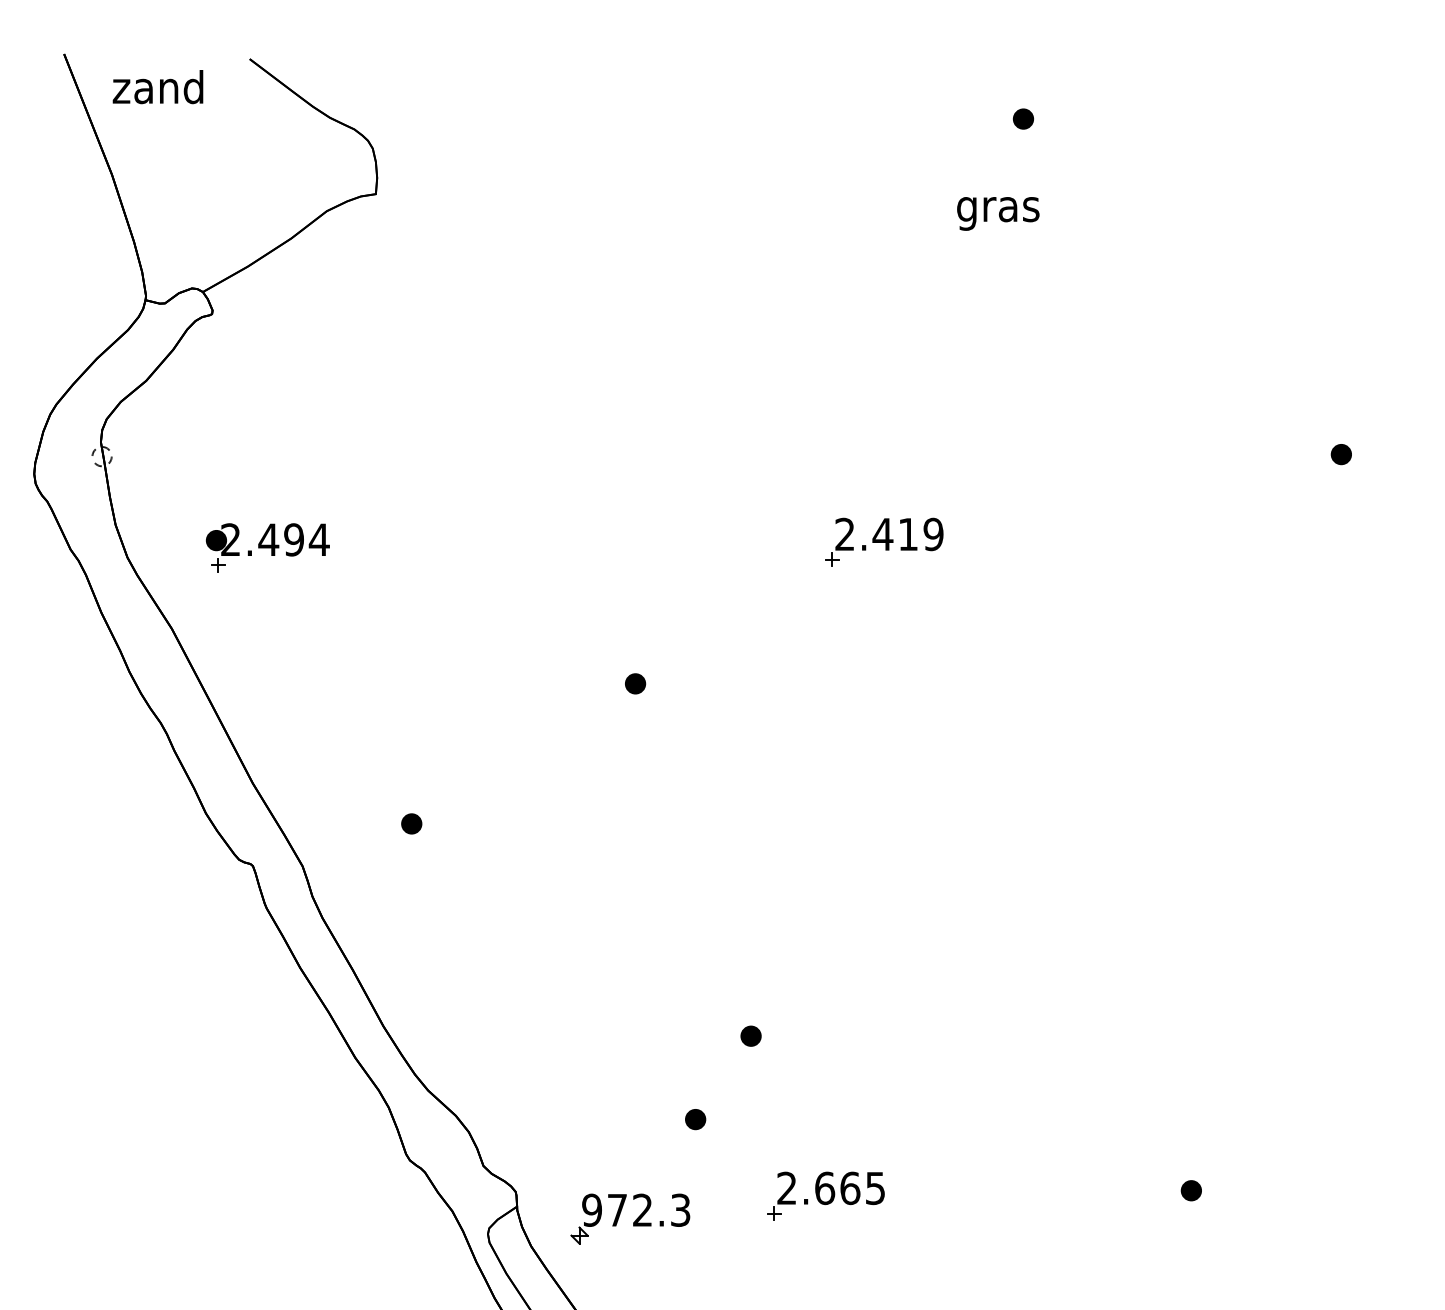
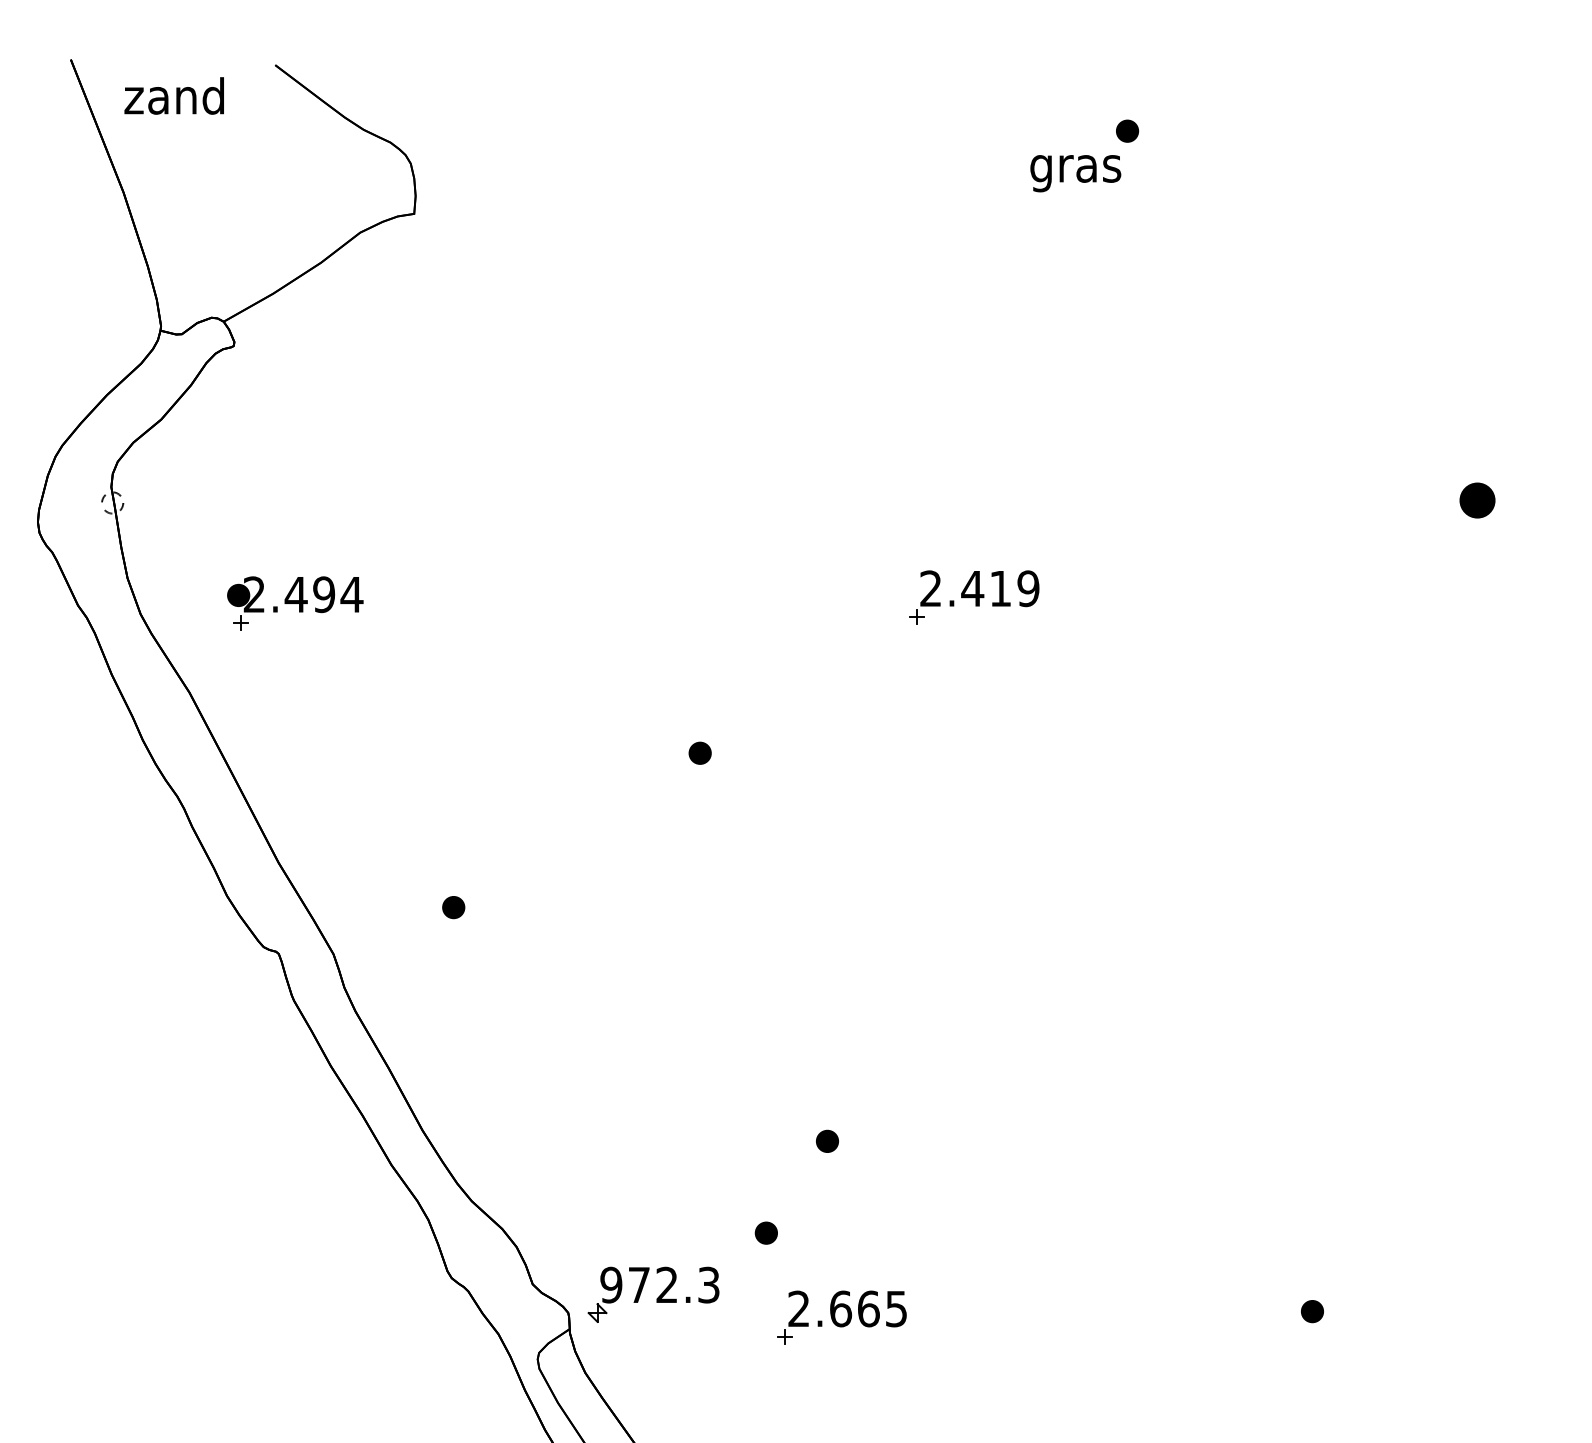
text: (998, 213) -> (1075, 173), moved
part: (1341, 454) -> (1477, 500), size x1.6
part: (825, 1196) -> (841, 1317), moved
part: (630, 1218) -> (653, 1294), moved

